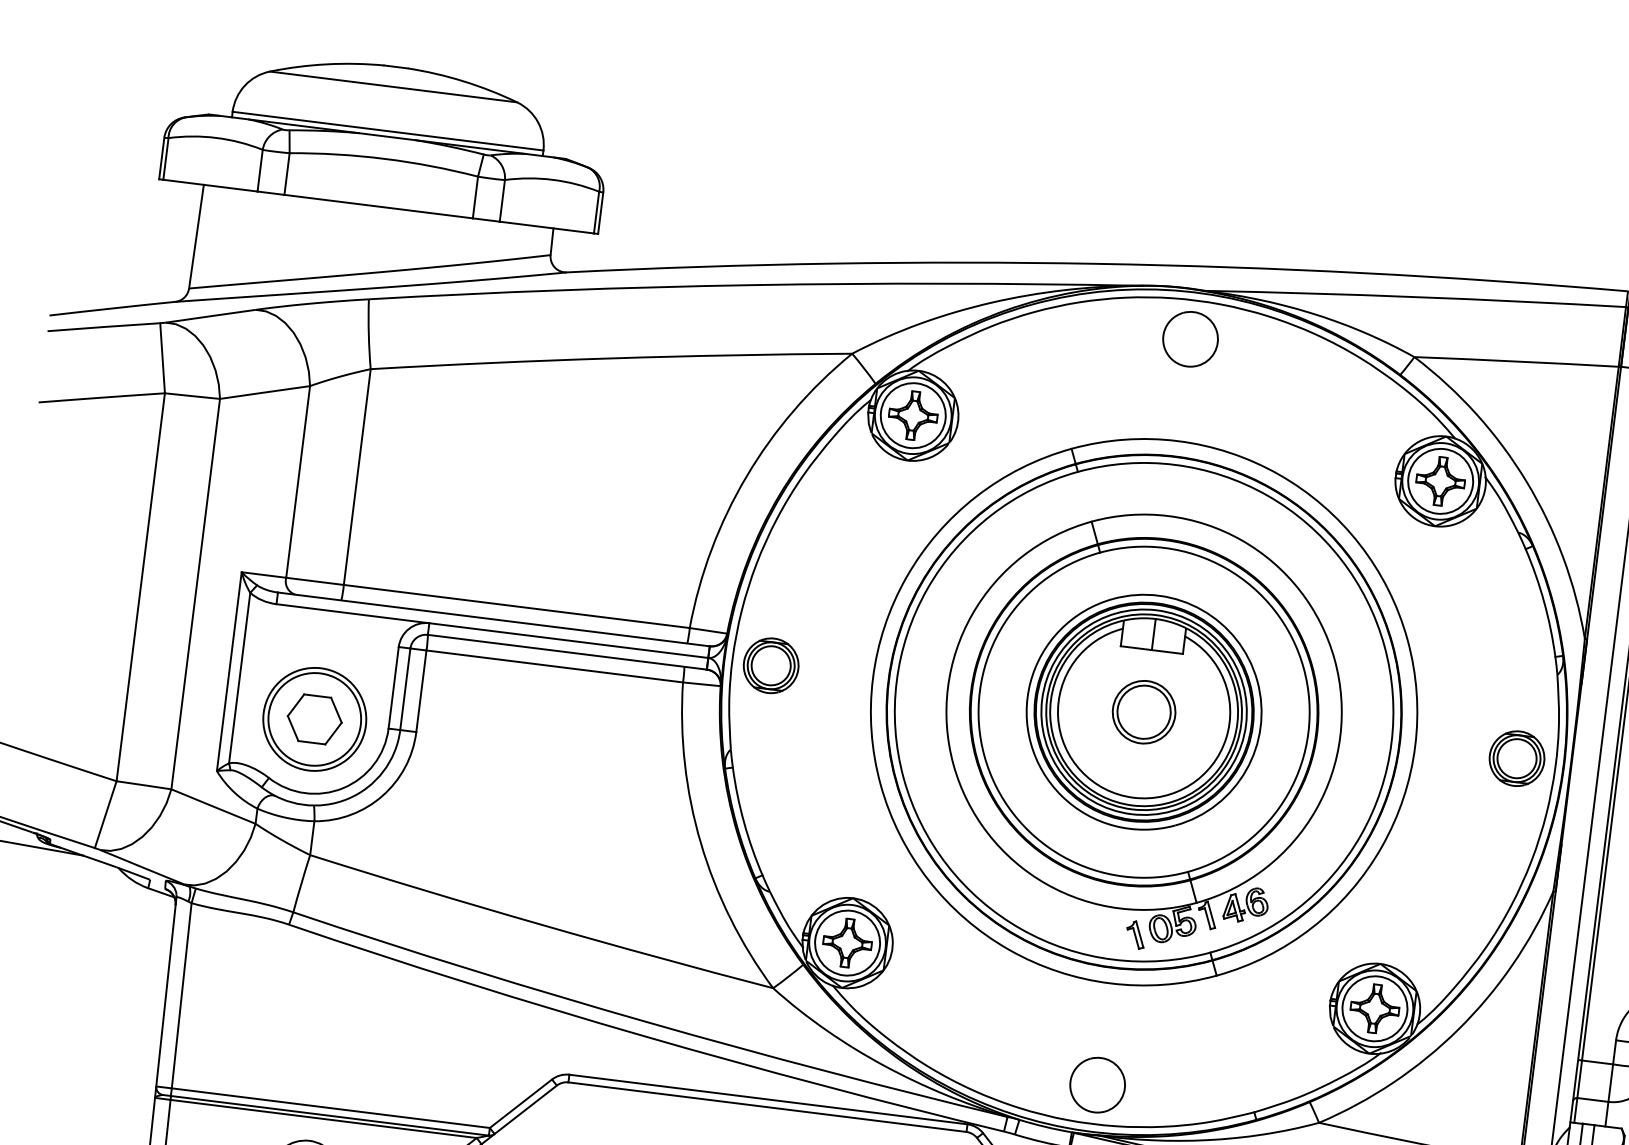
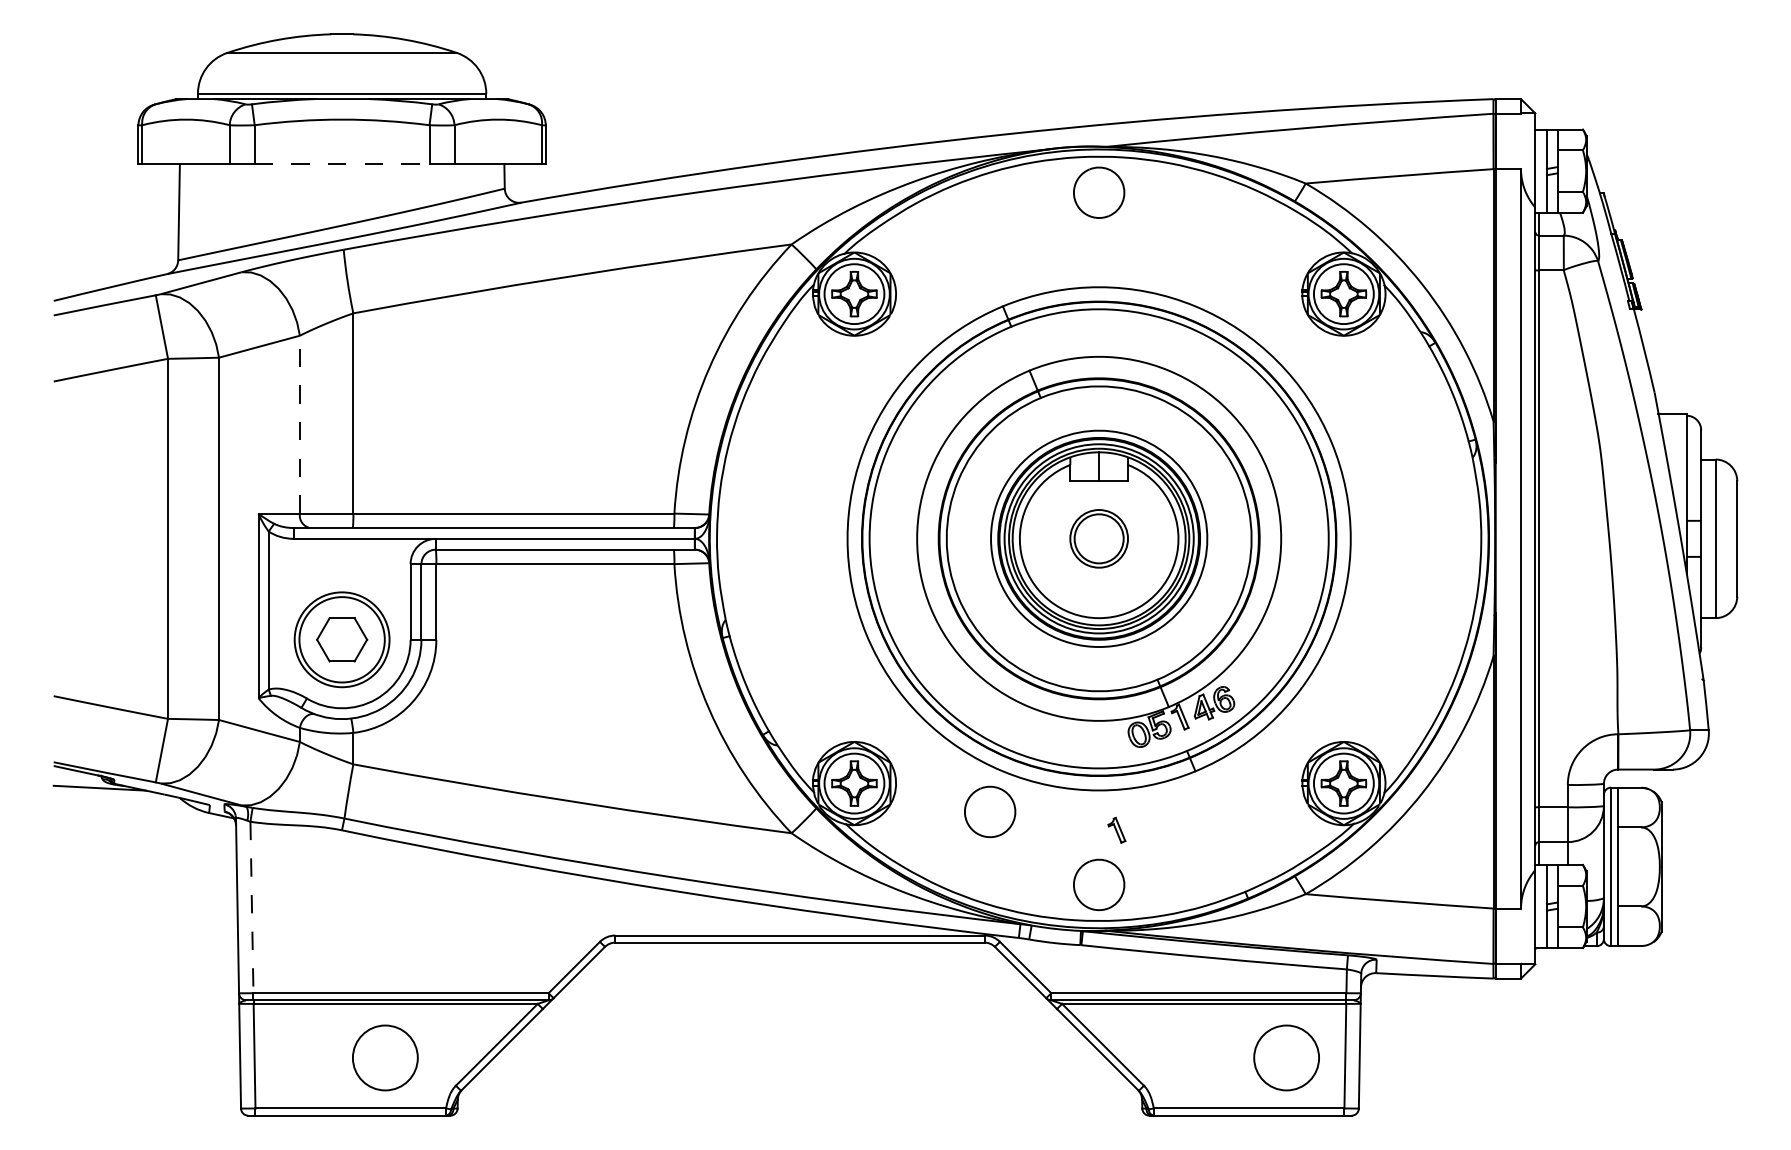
line: (379, 206) -> (342, 163), solid -> dashed
line: (297, 481) -> (299, 424), solid -> dashed
part: (771, 665) -> (753, 538), removed
part: (1517, 758) -> (1445, 538), removed
part: (1135, 934) -> (1116, 829), moved
part: (990, 991) -> (990, 811), added
line: (181, 995) -> (251, 907), solid -> dashed

